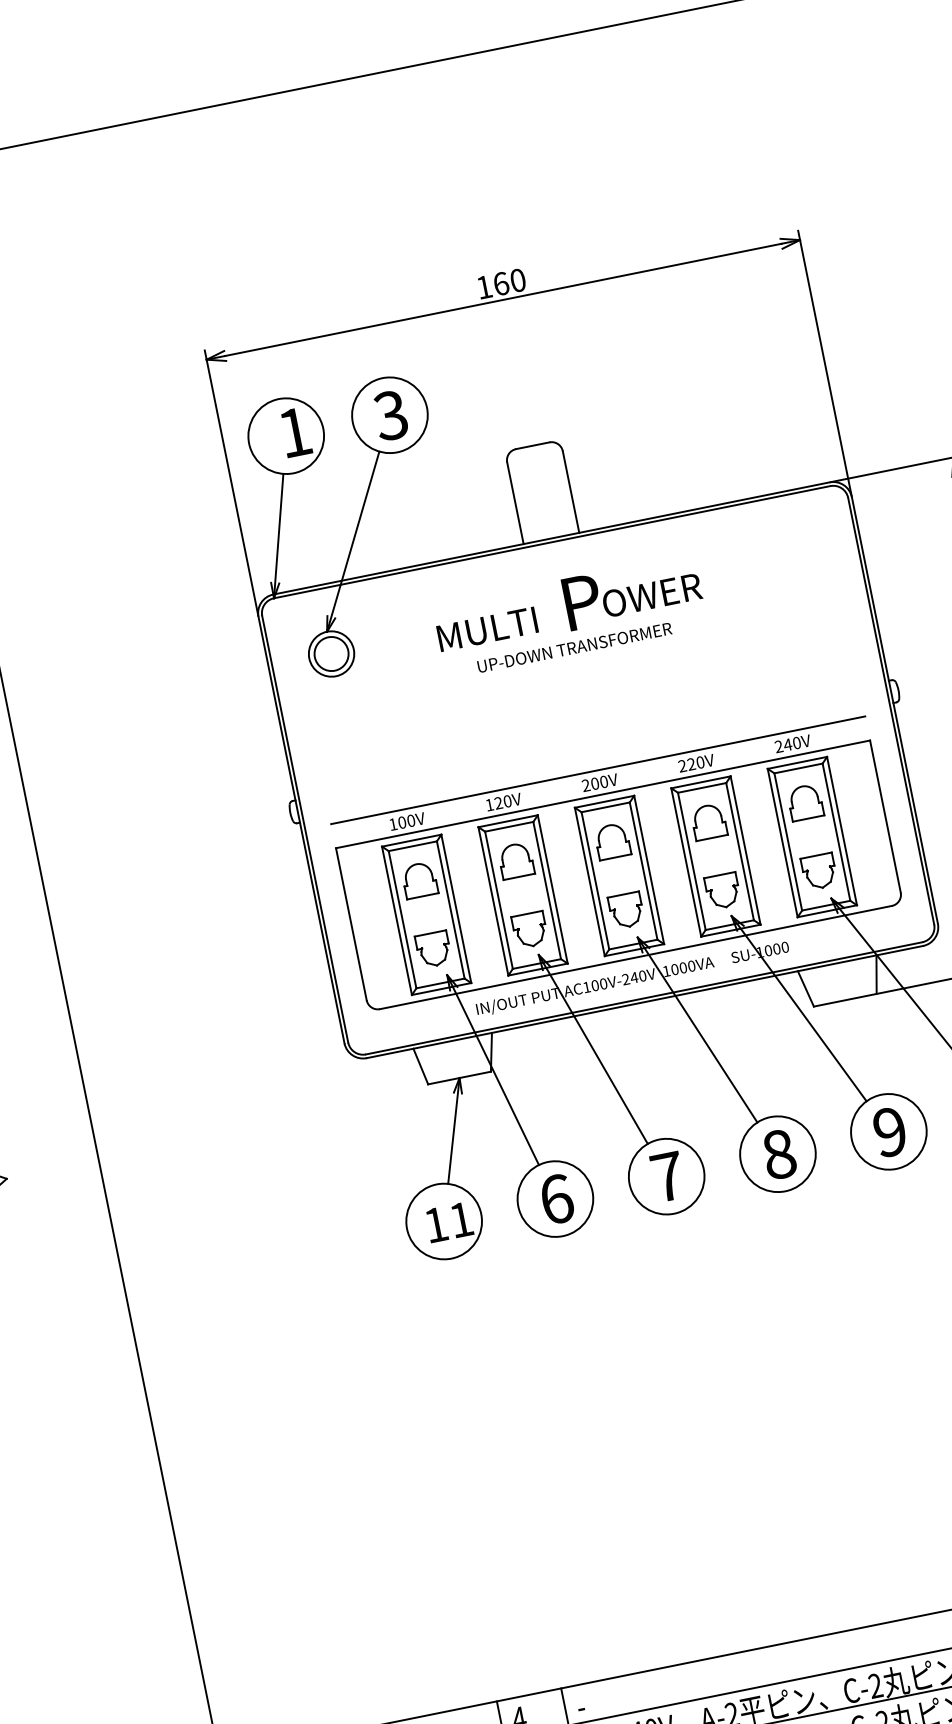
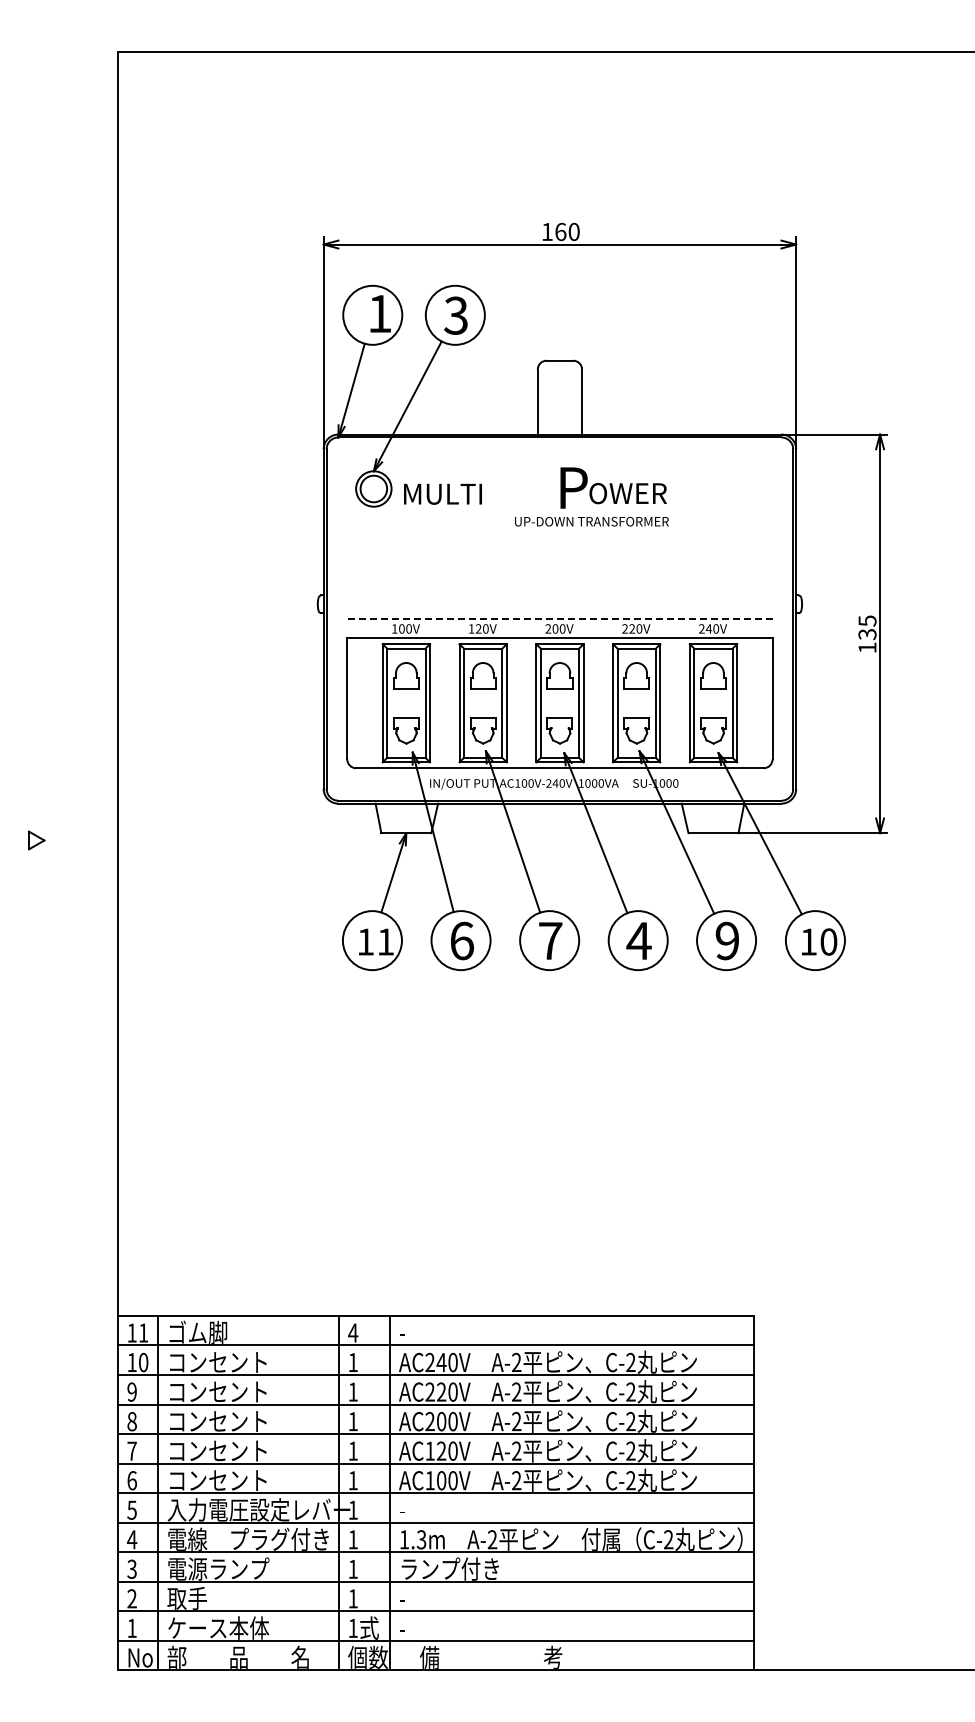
text: (486, 628) -> (442, 493), moved
text: (574, 647) -> (591, 521), moved
line: (597, 770) -> (559, 619), solid -> dashed
text: (778, 1155) -> (638, 941), 8 -> 4

